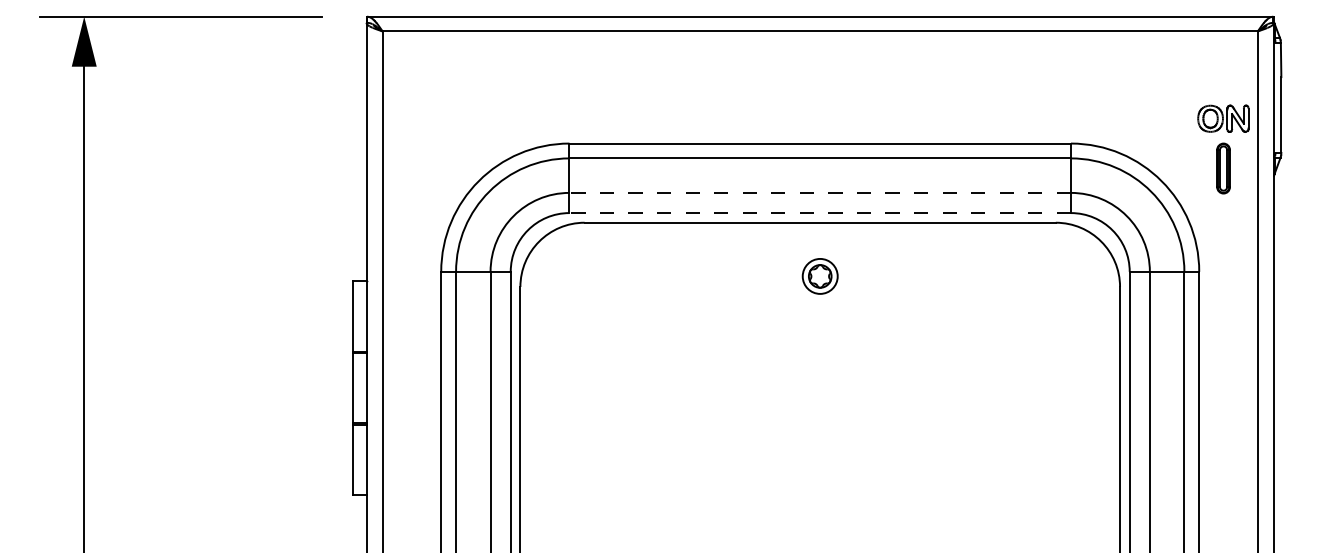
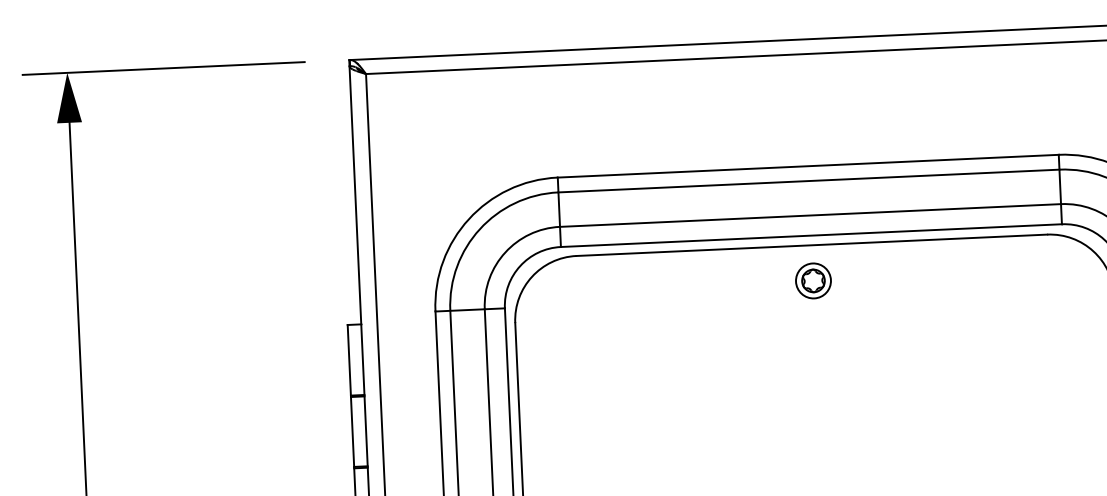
line: (820, 192) -> (810, 215), dashed -> solid
line: (820, 213) -> (811, 236), dashed -> solid
part: (819, 276) -> (812, 281), moved

